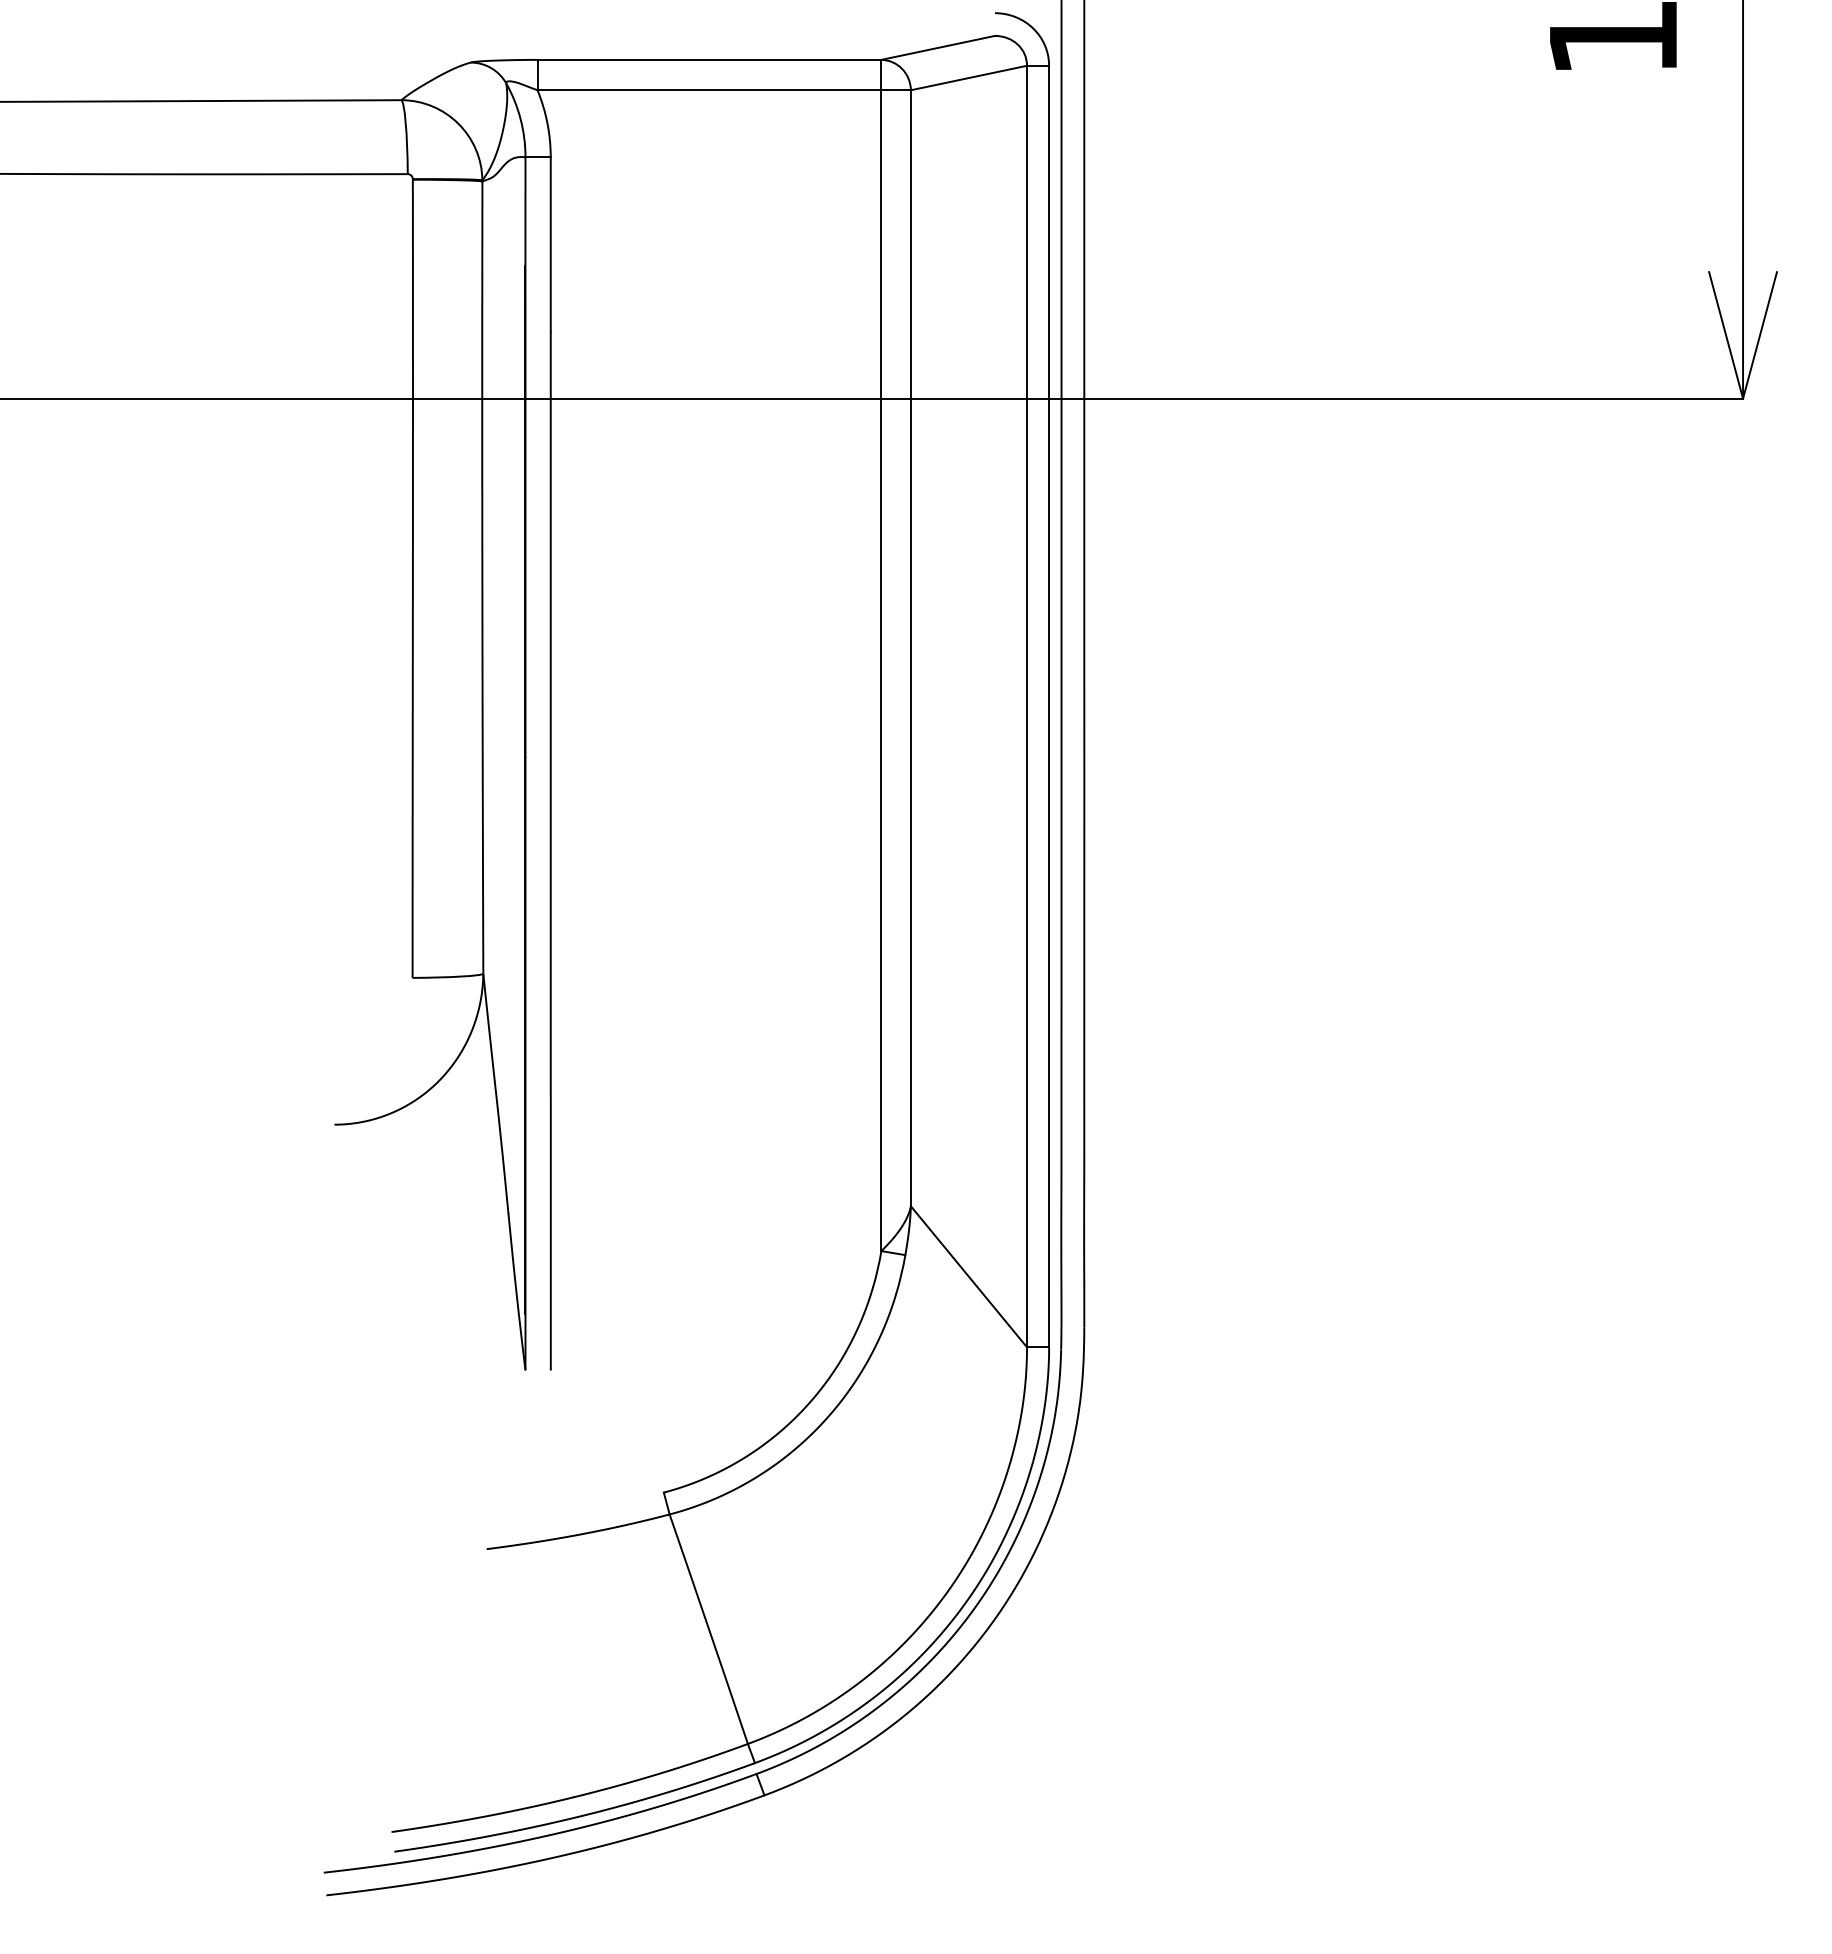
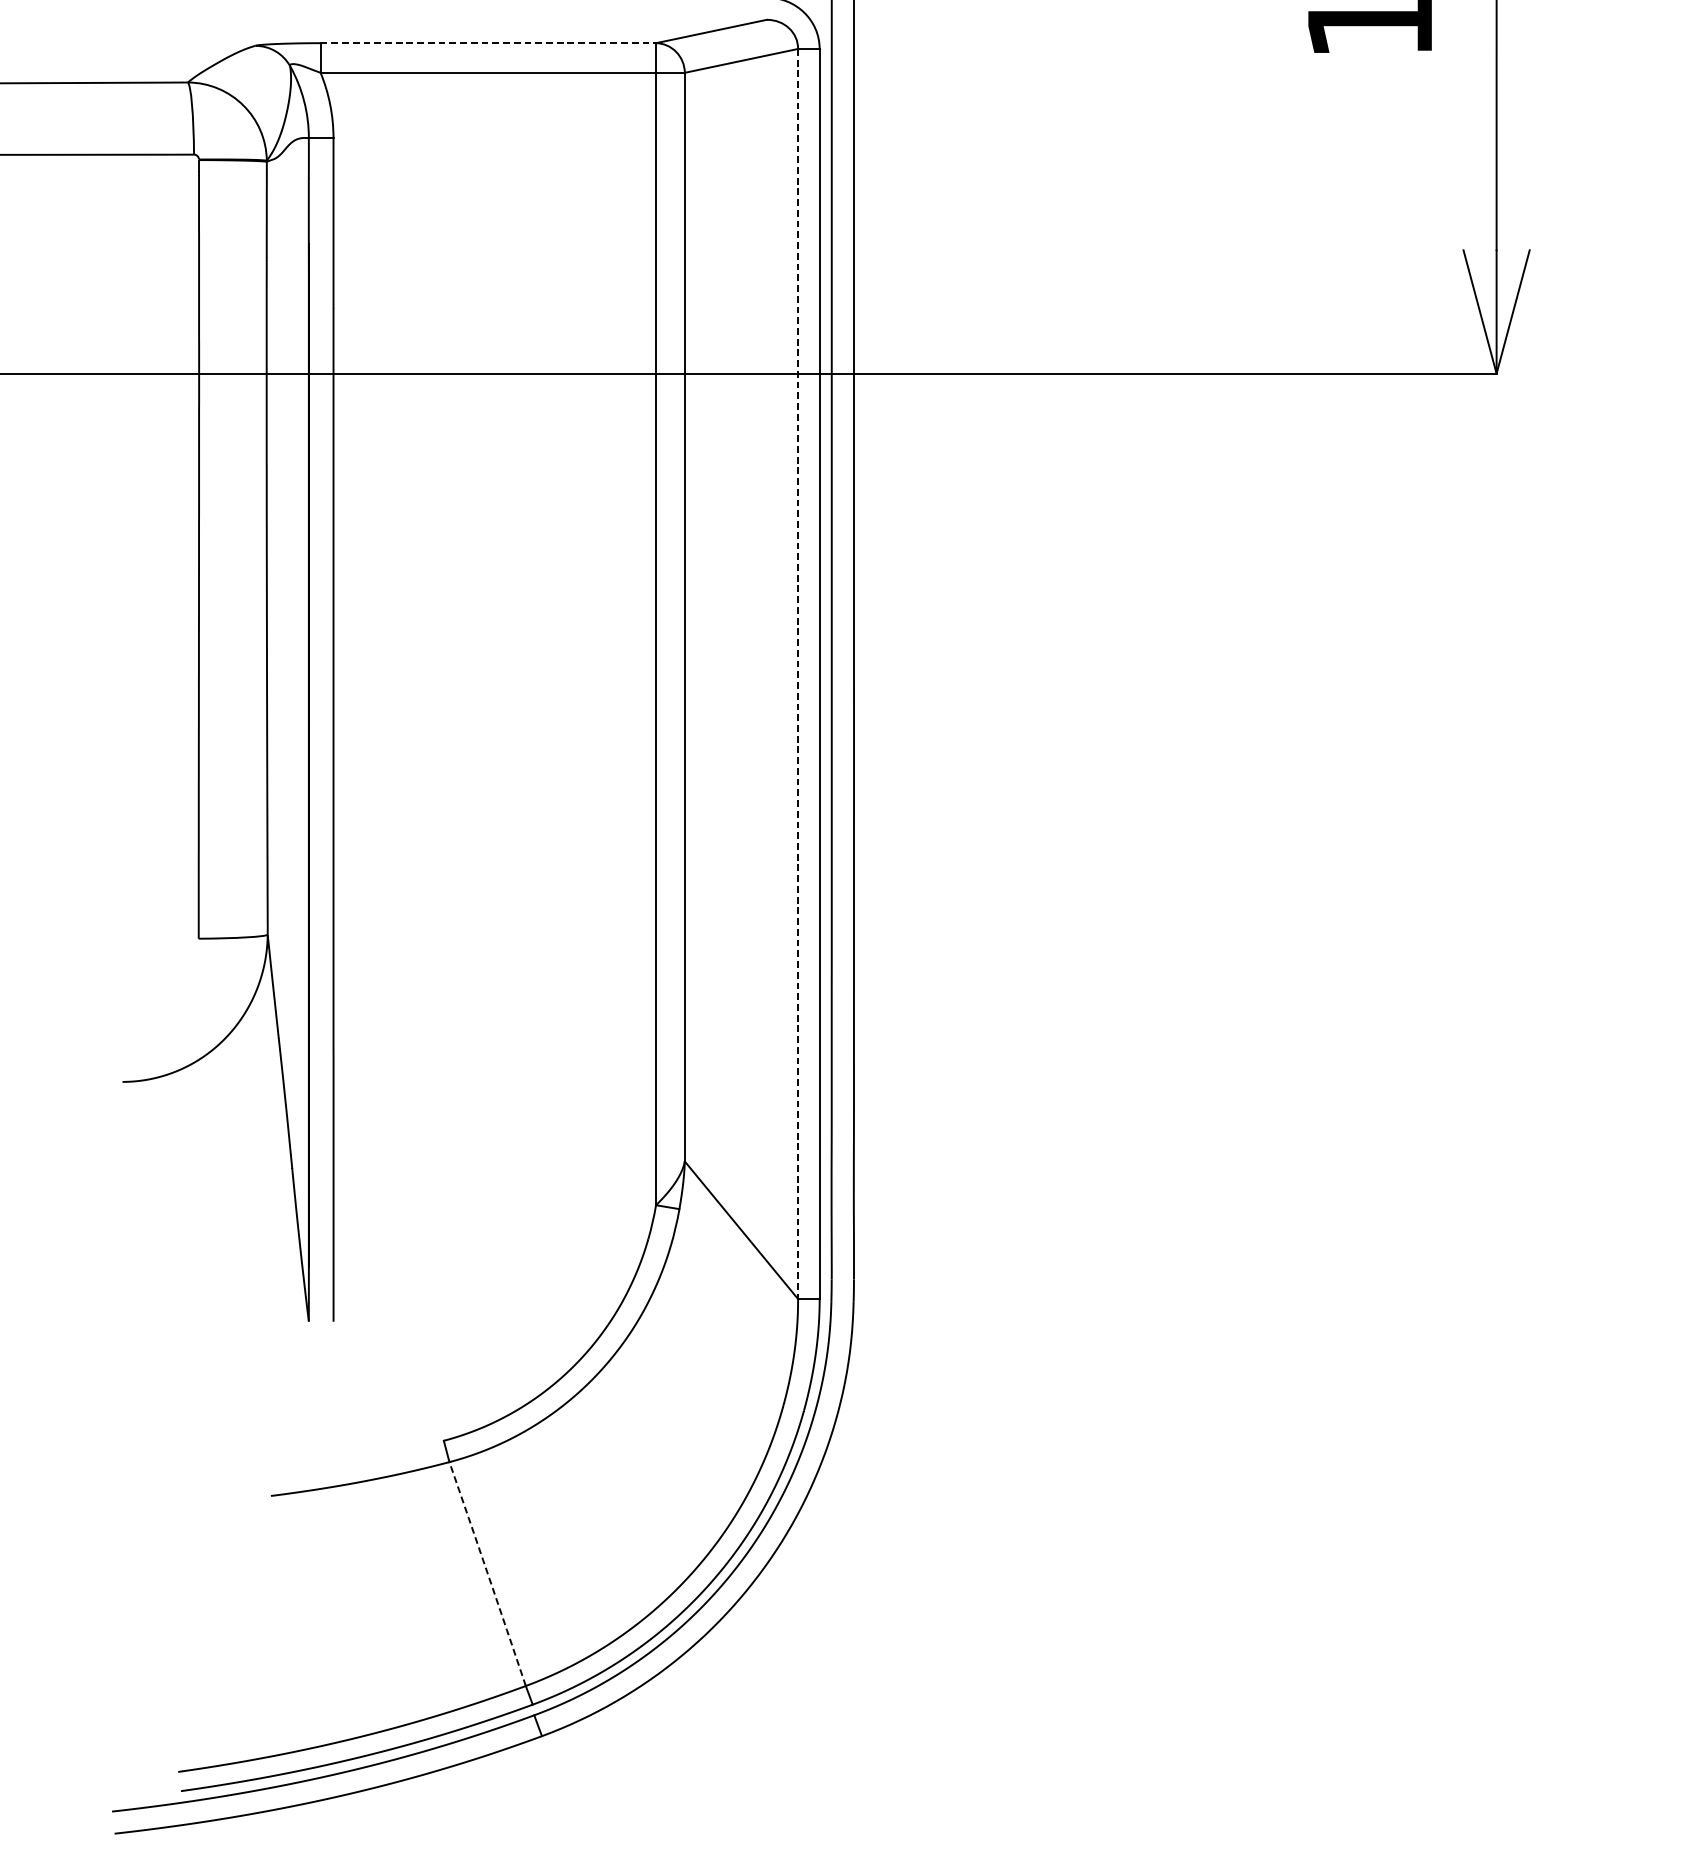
line: (709, 59) -> (488, 42), solid -> dashed
line: (1027, 706) -> (798, 673), solid -> dashed
arc: (708, 1629) -> (487, 1574), solid -> dashed

